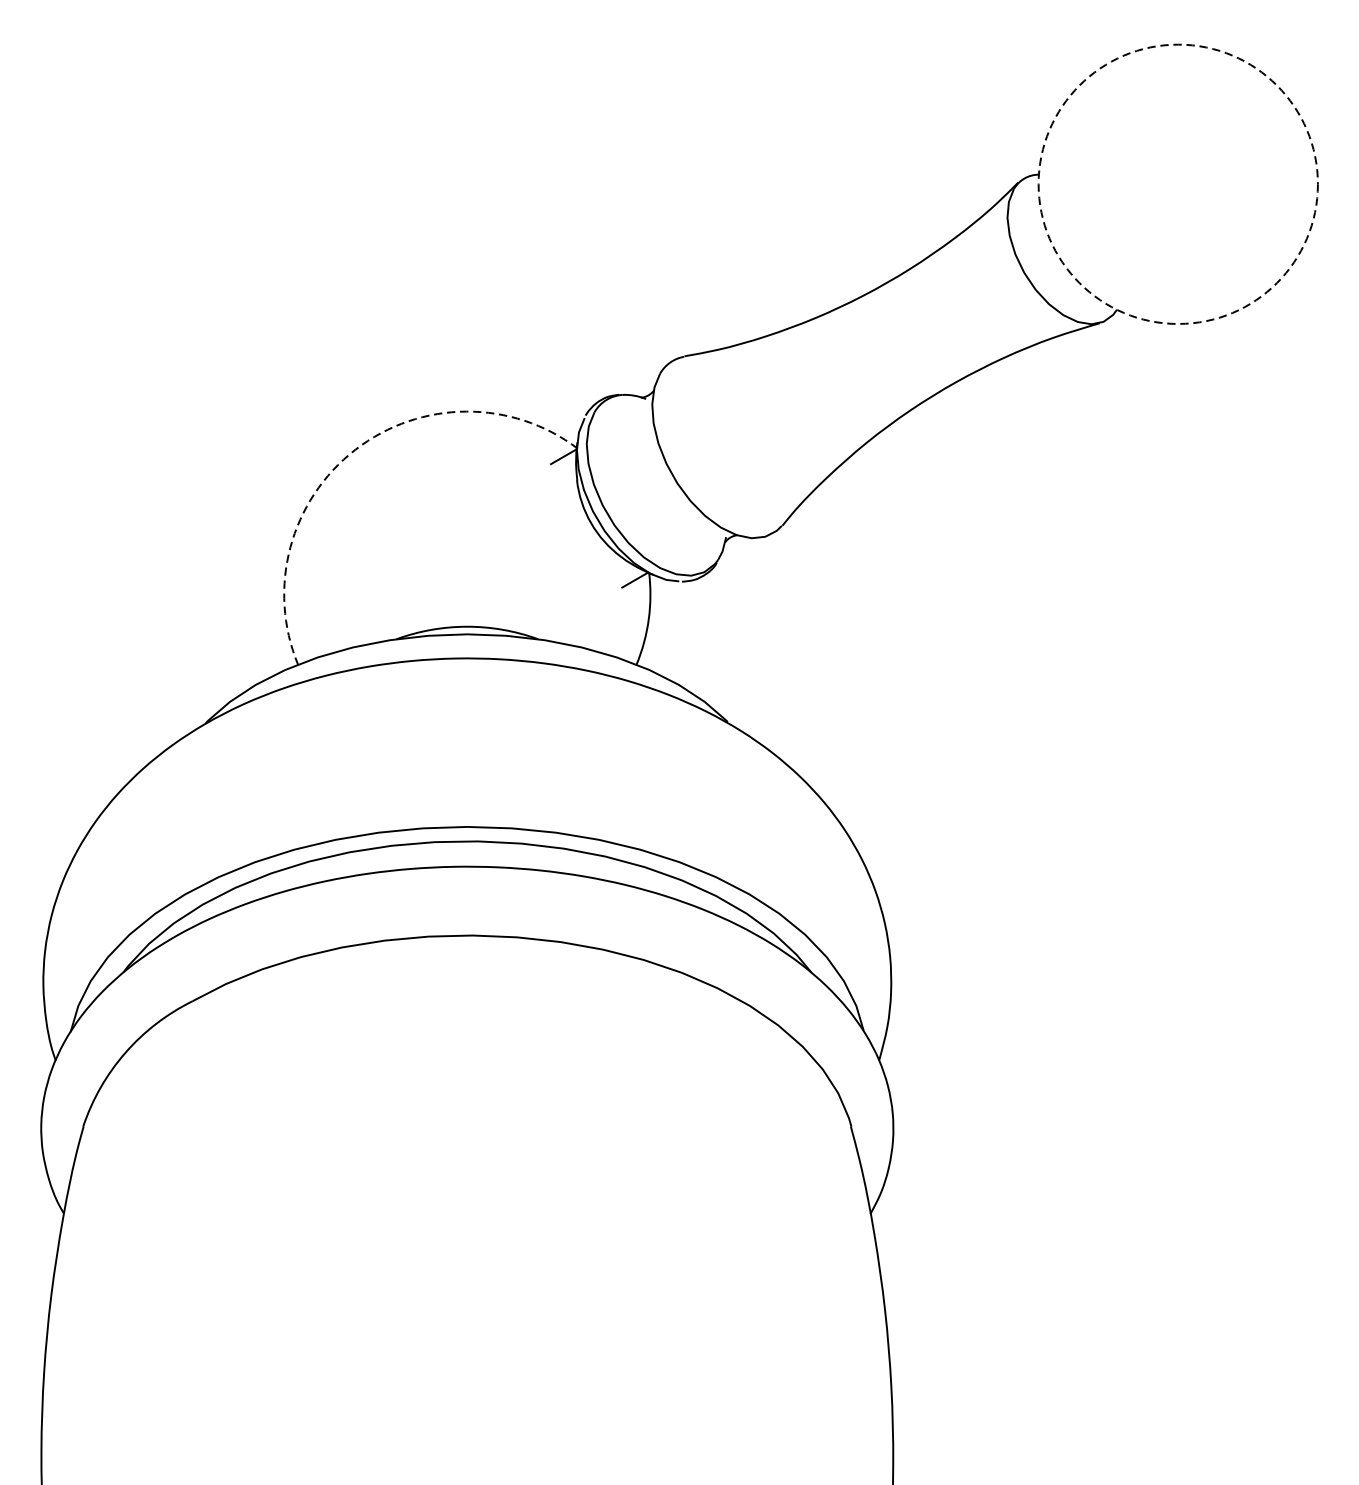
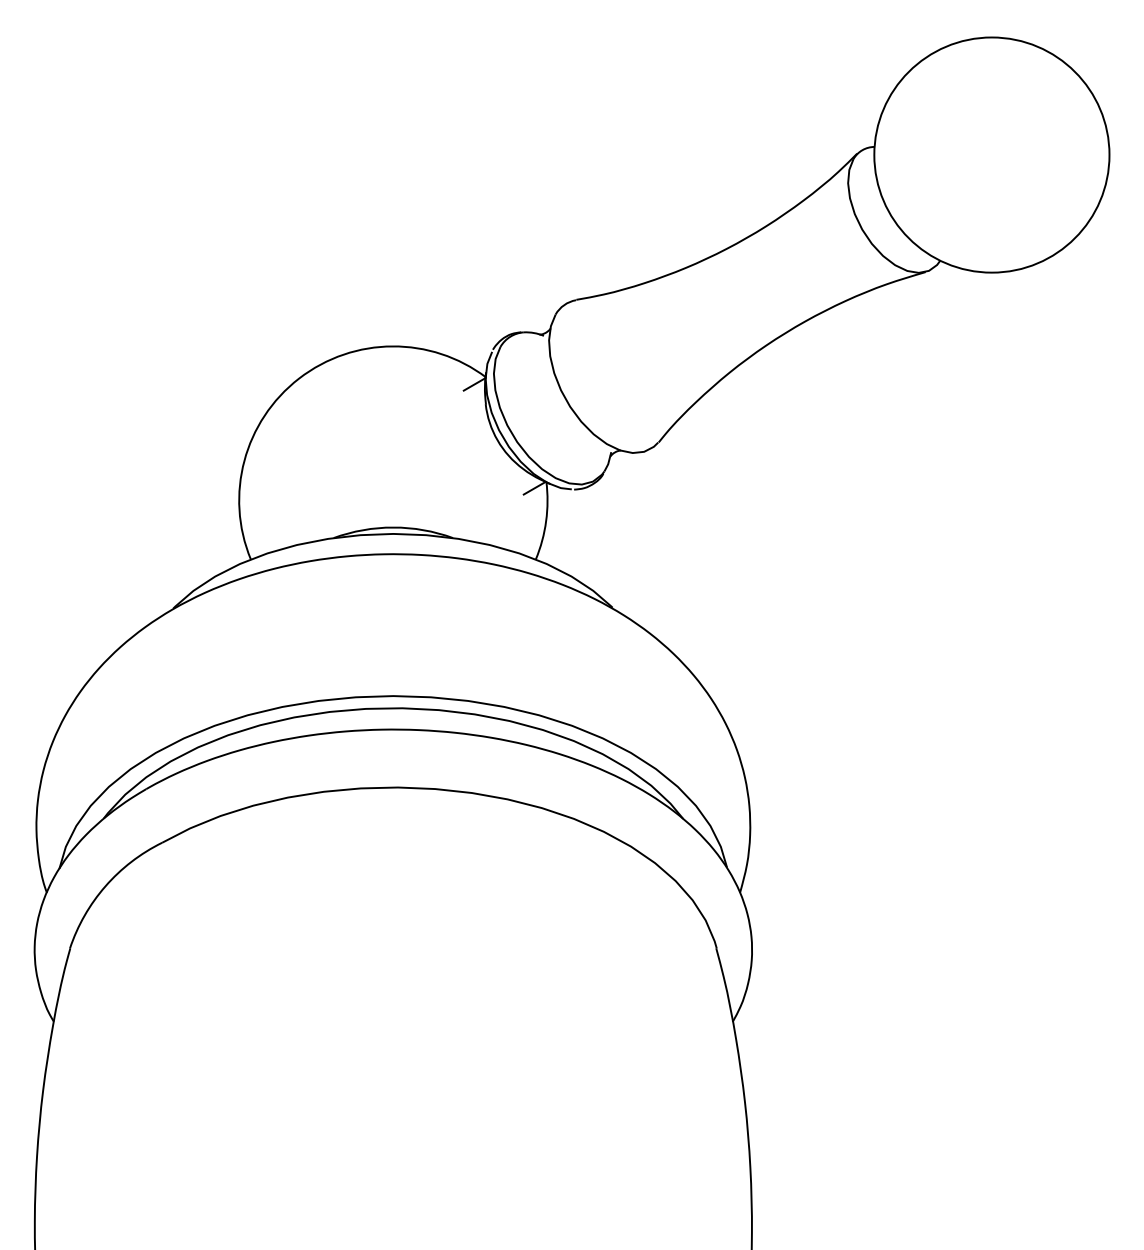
circle: (1177, 183) -> (991, 154), dashed -> solid
arc: (355, 449) -> (299, 378), dashed -> solid

